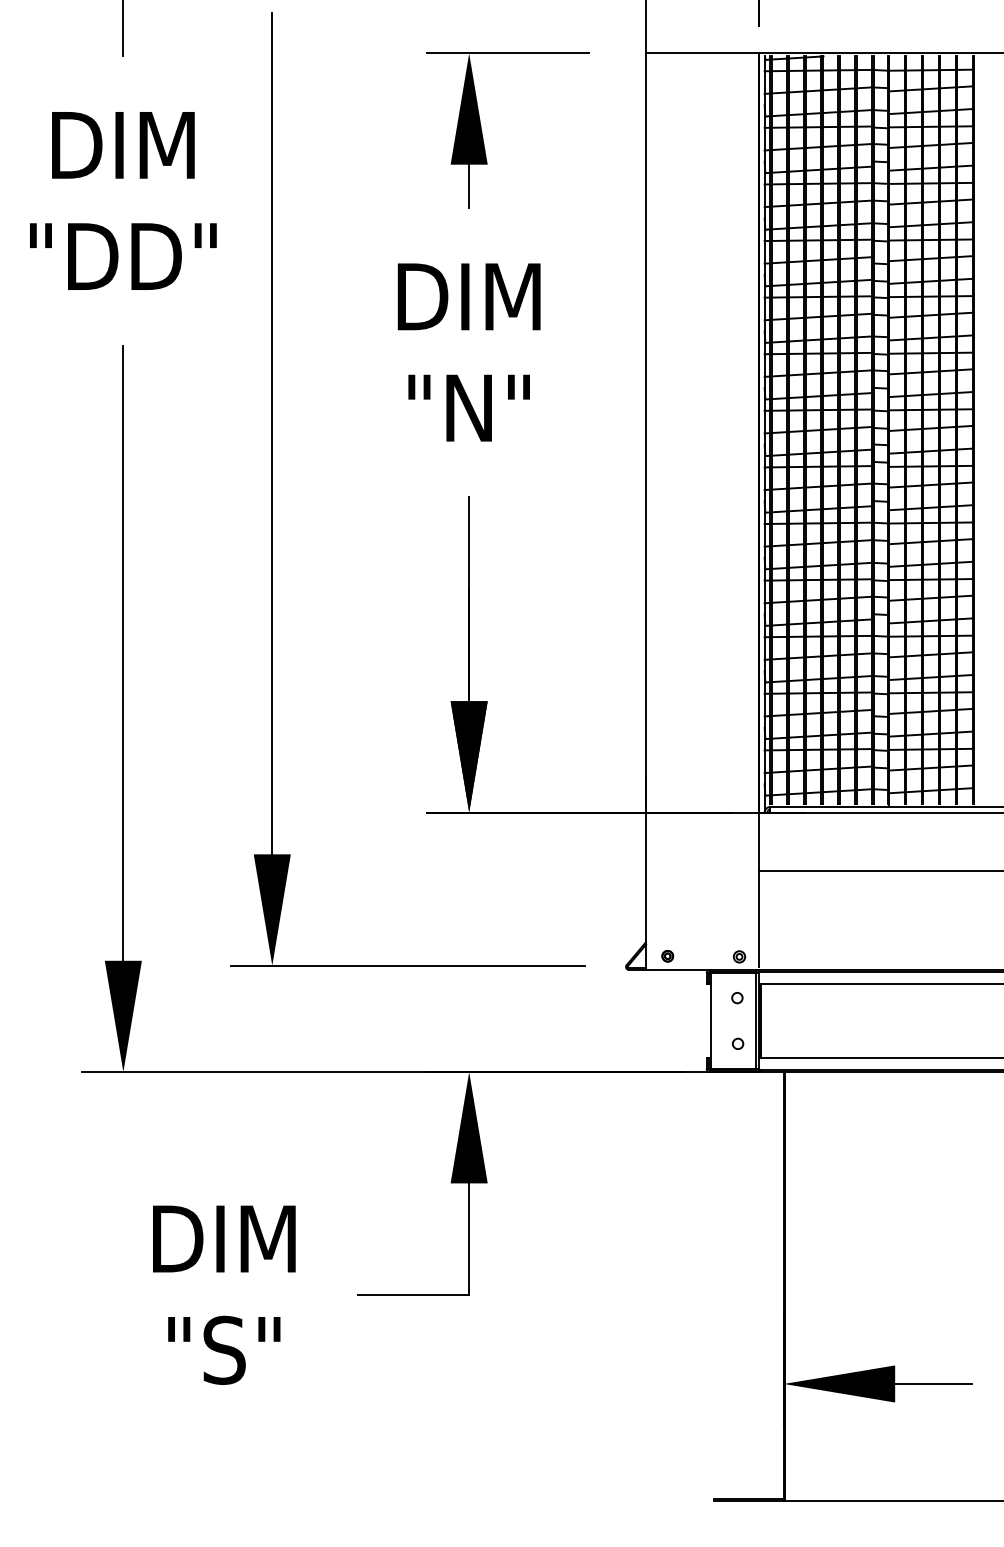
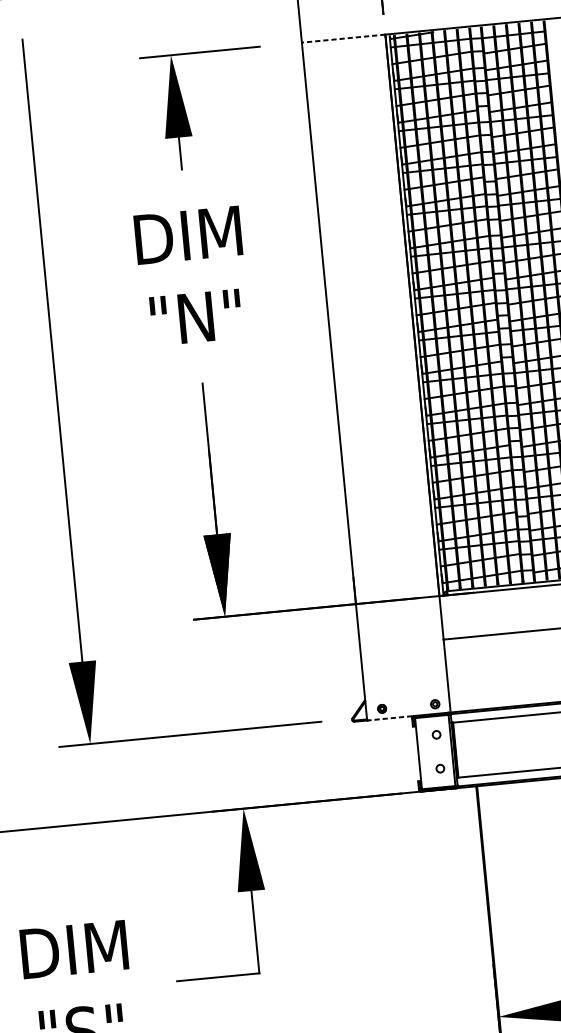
line: (702, 53) -> (343, 38), solid -> dashed
line: (676, 969) -> (389, 718), solid -> dashed

